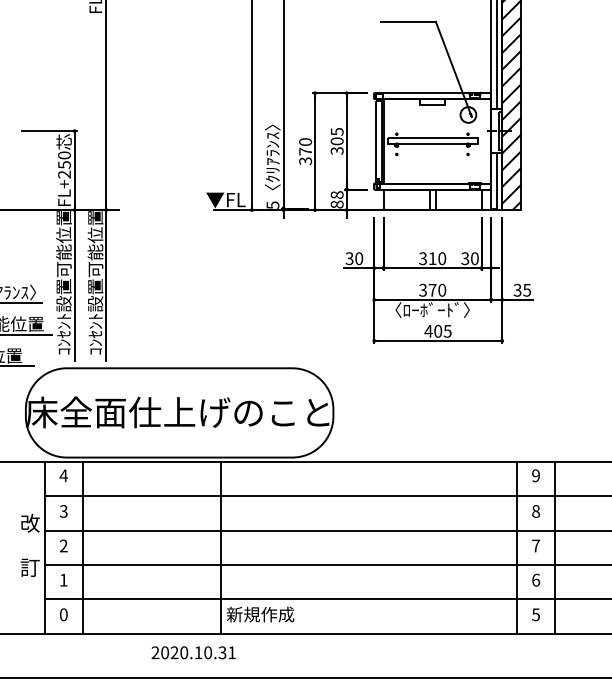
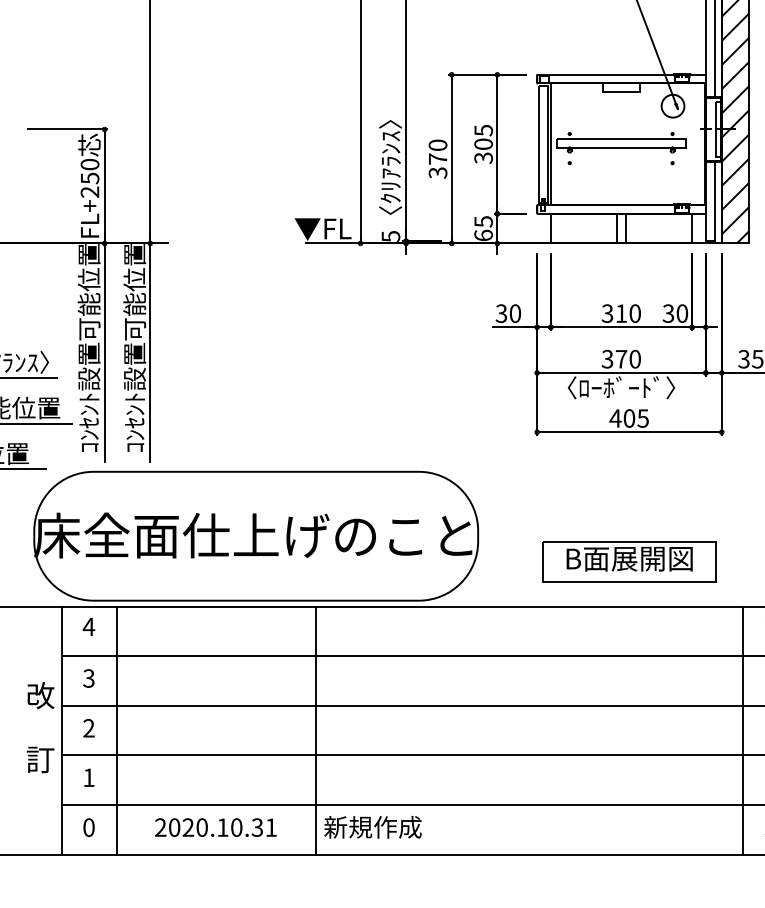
text: (336, 199) -> (482, 228), 88 -> 65
part: (437, 430) -> (628, 561), added
text: (193, 652) -> (215, 827), moved

